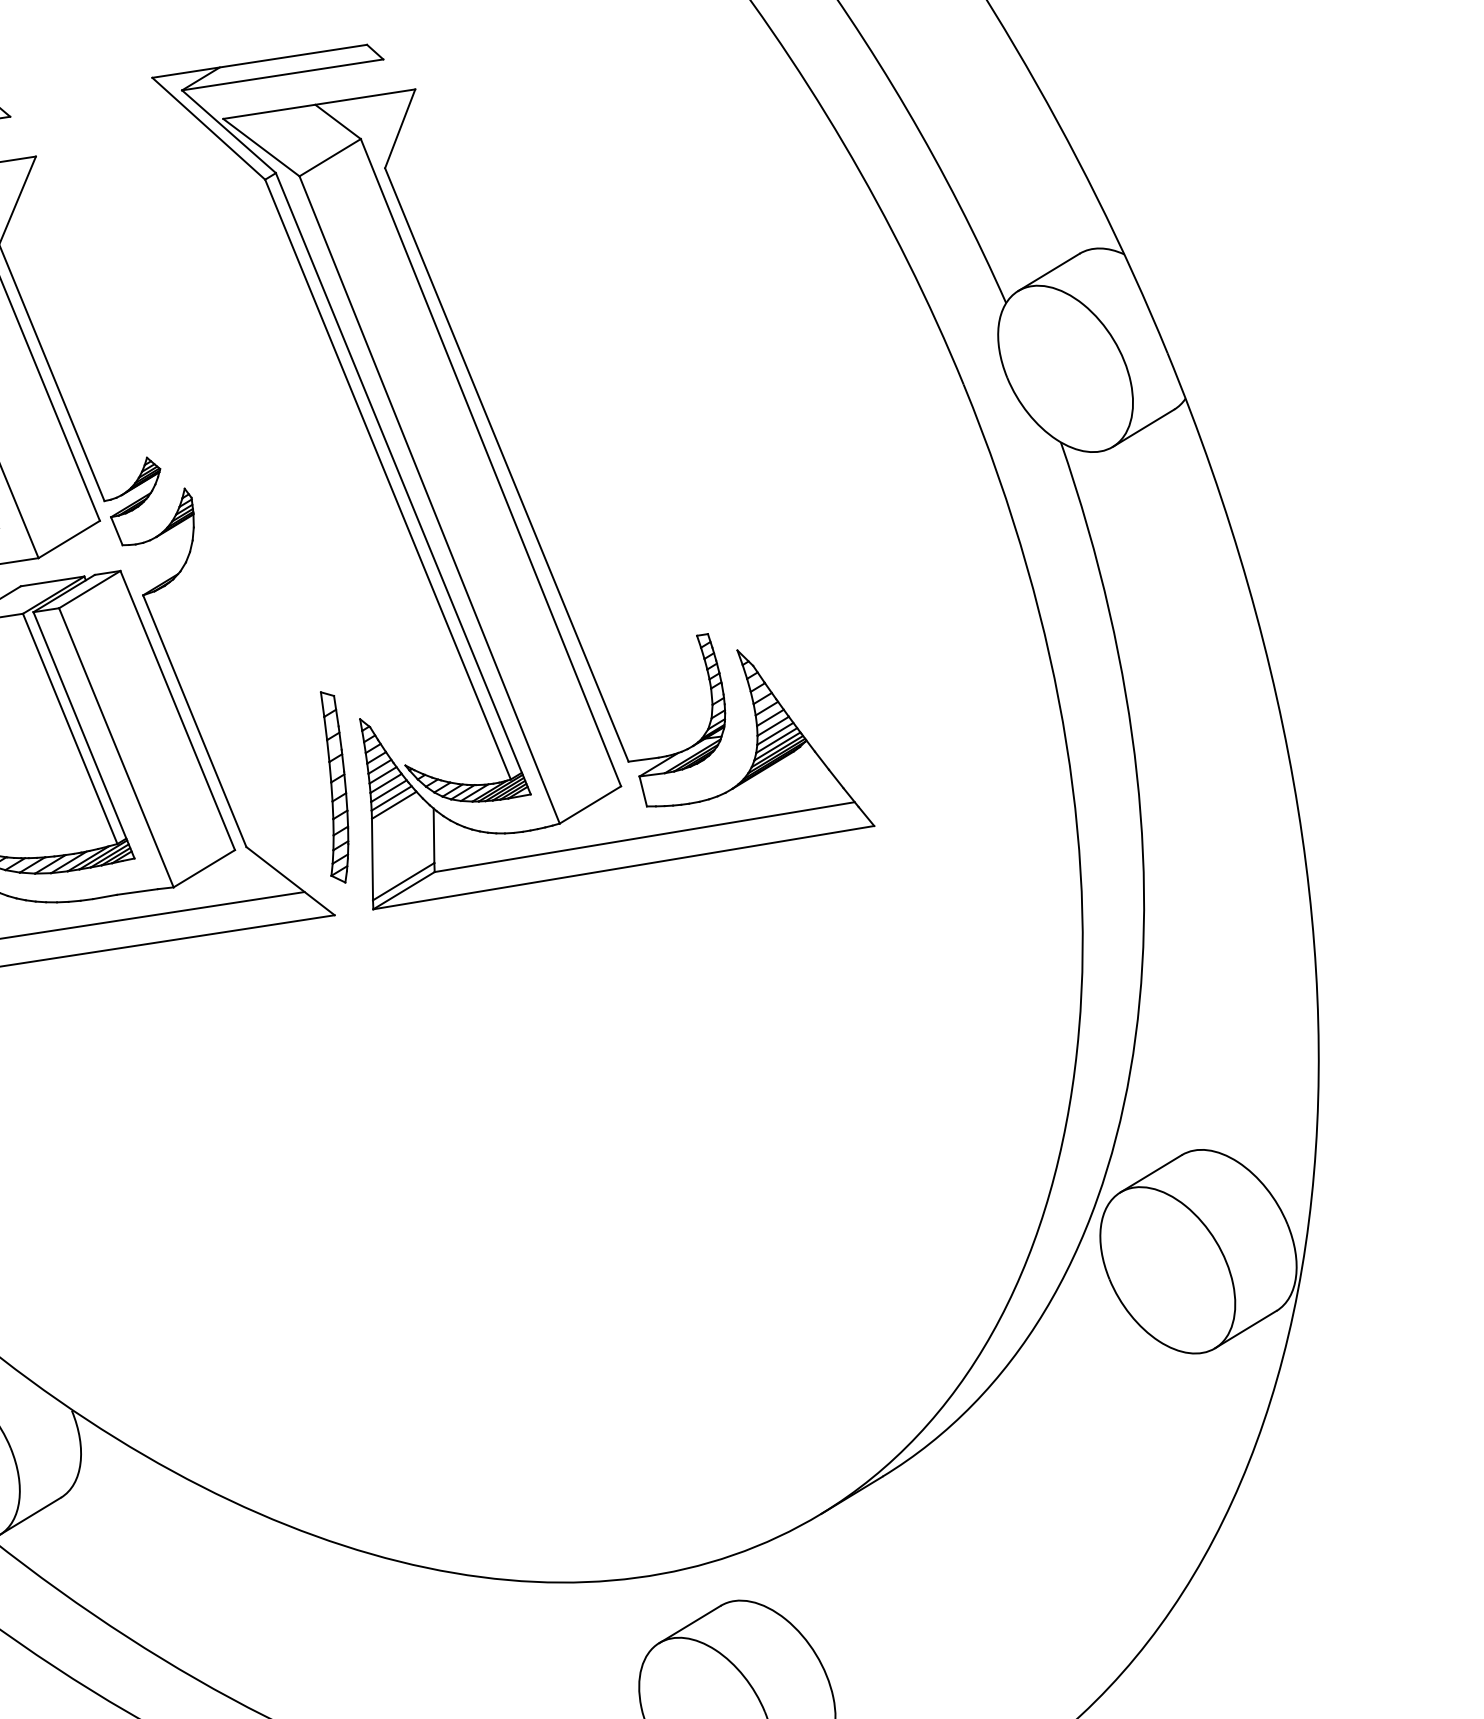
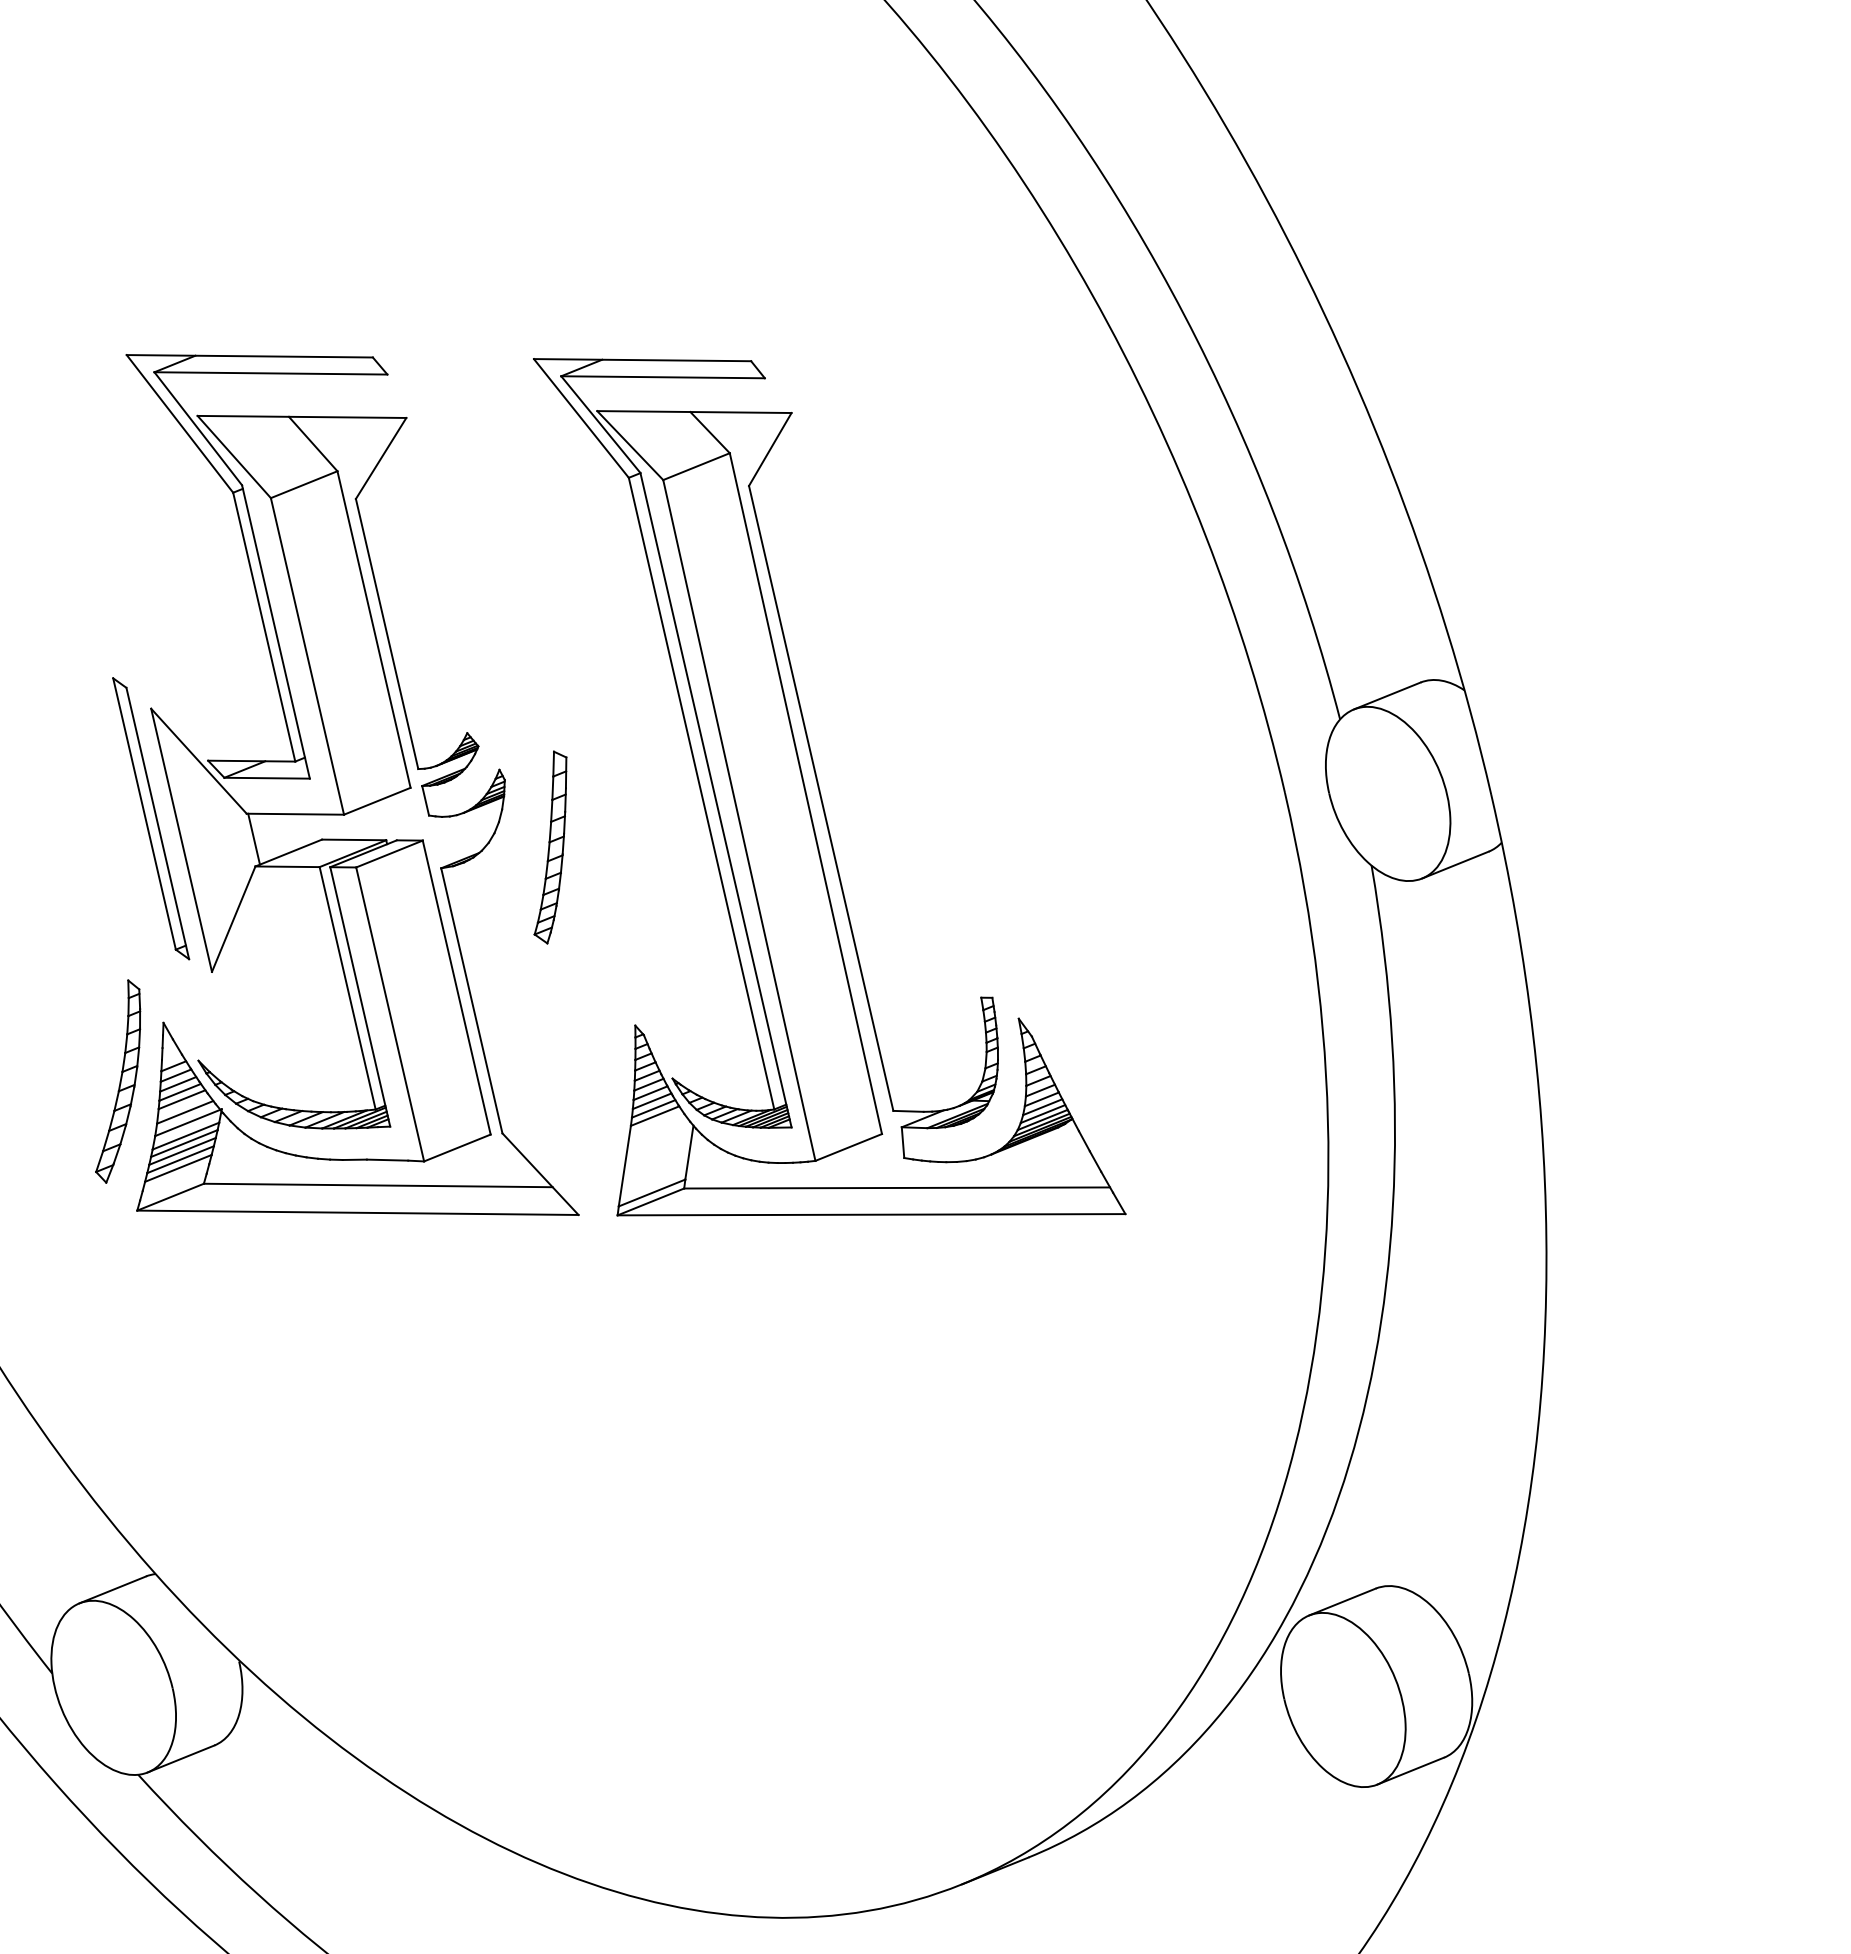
part: (332, 787) -> (550, 847), moved

